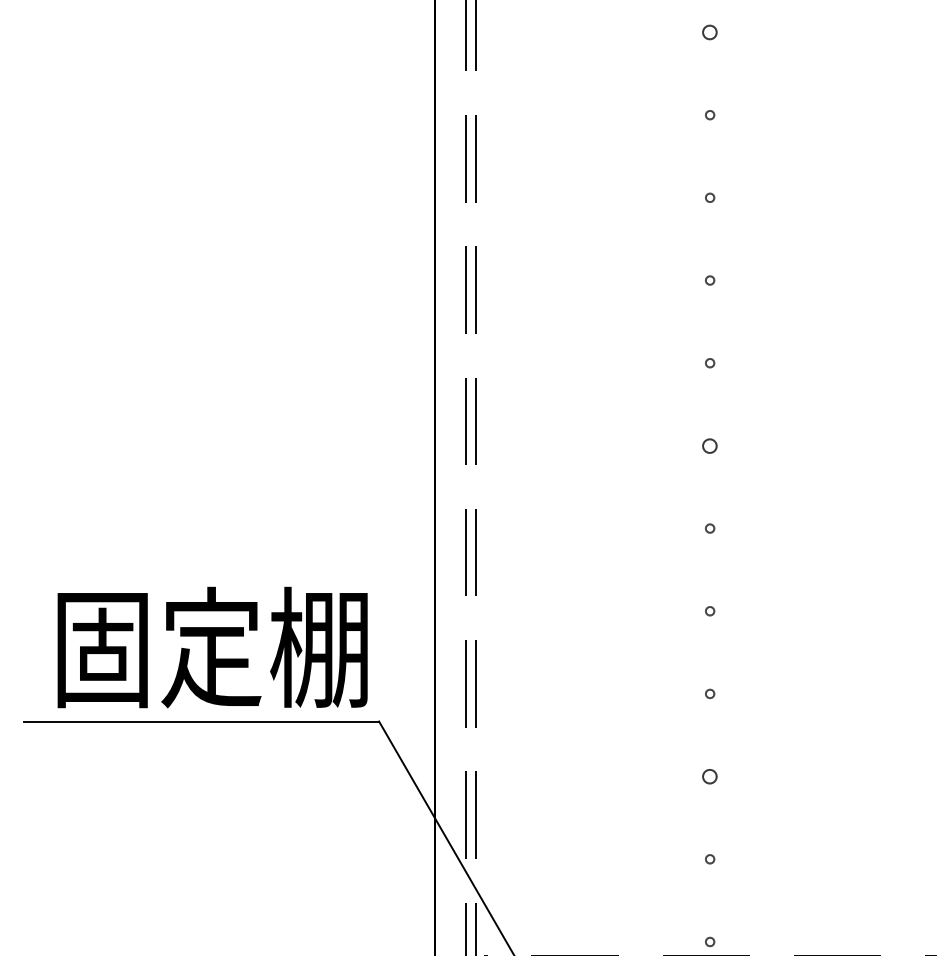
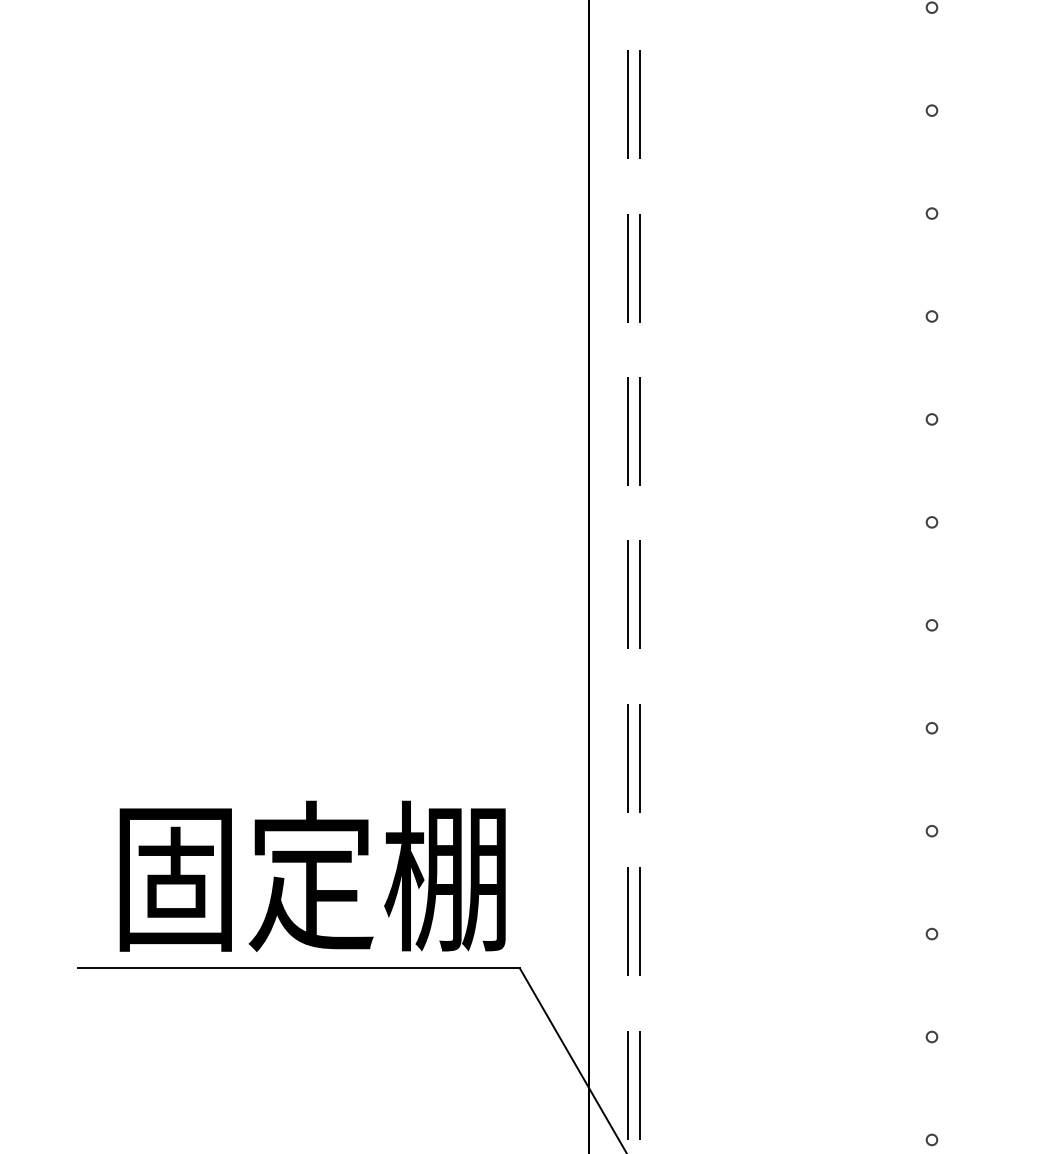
circle: (710, 32) -> (932, 110), size x0.62
circle: (710, 445) -> (932, 624), size x0.62
circle: (710, 776) -> (932, 1036), size x0.62

